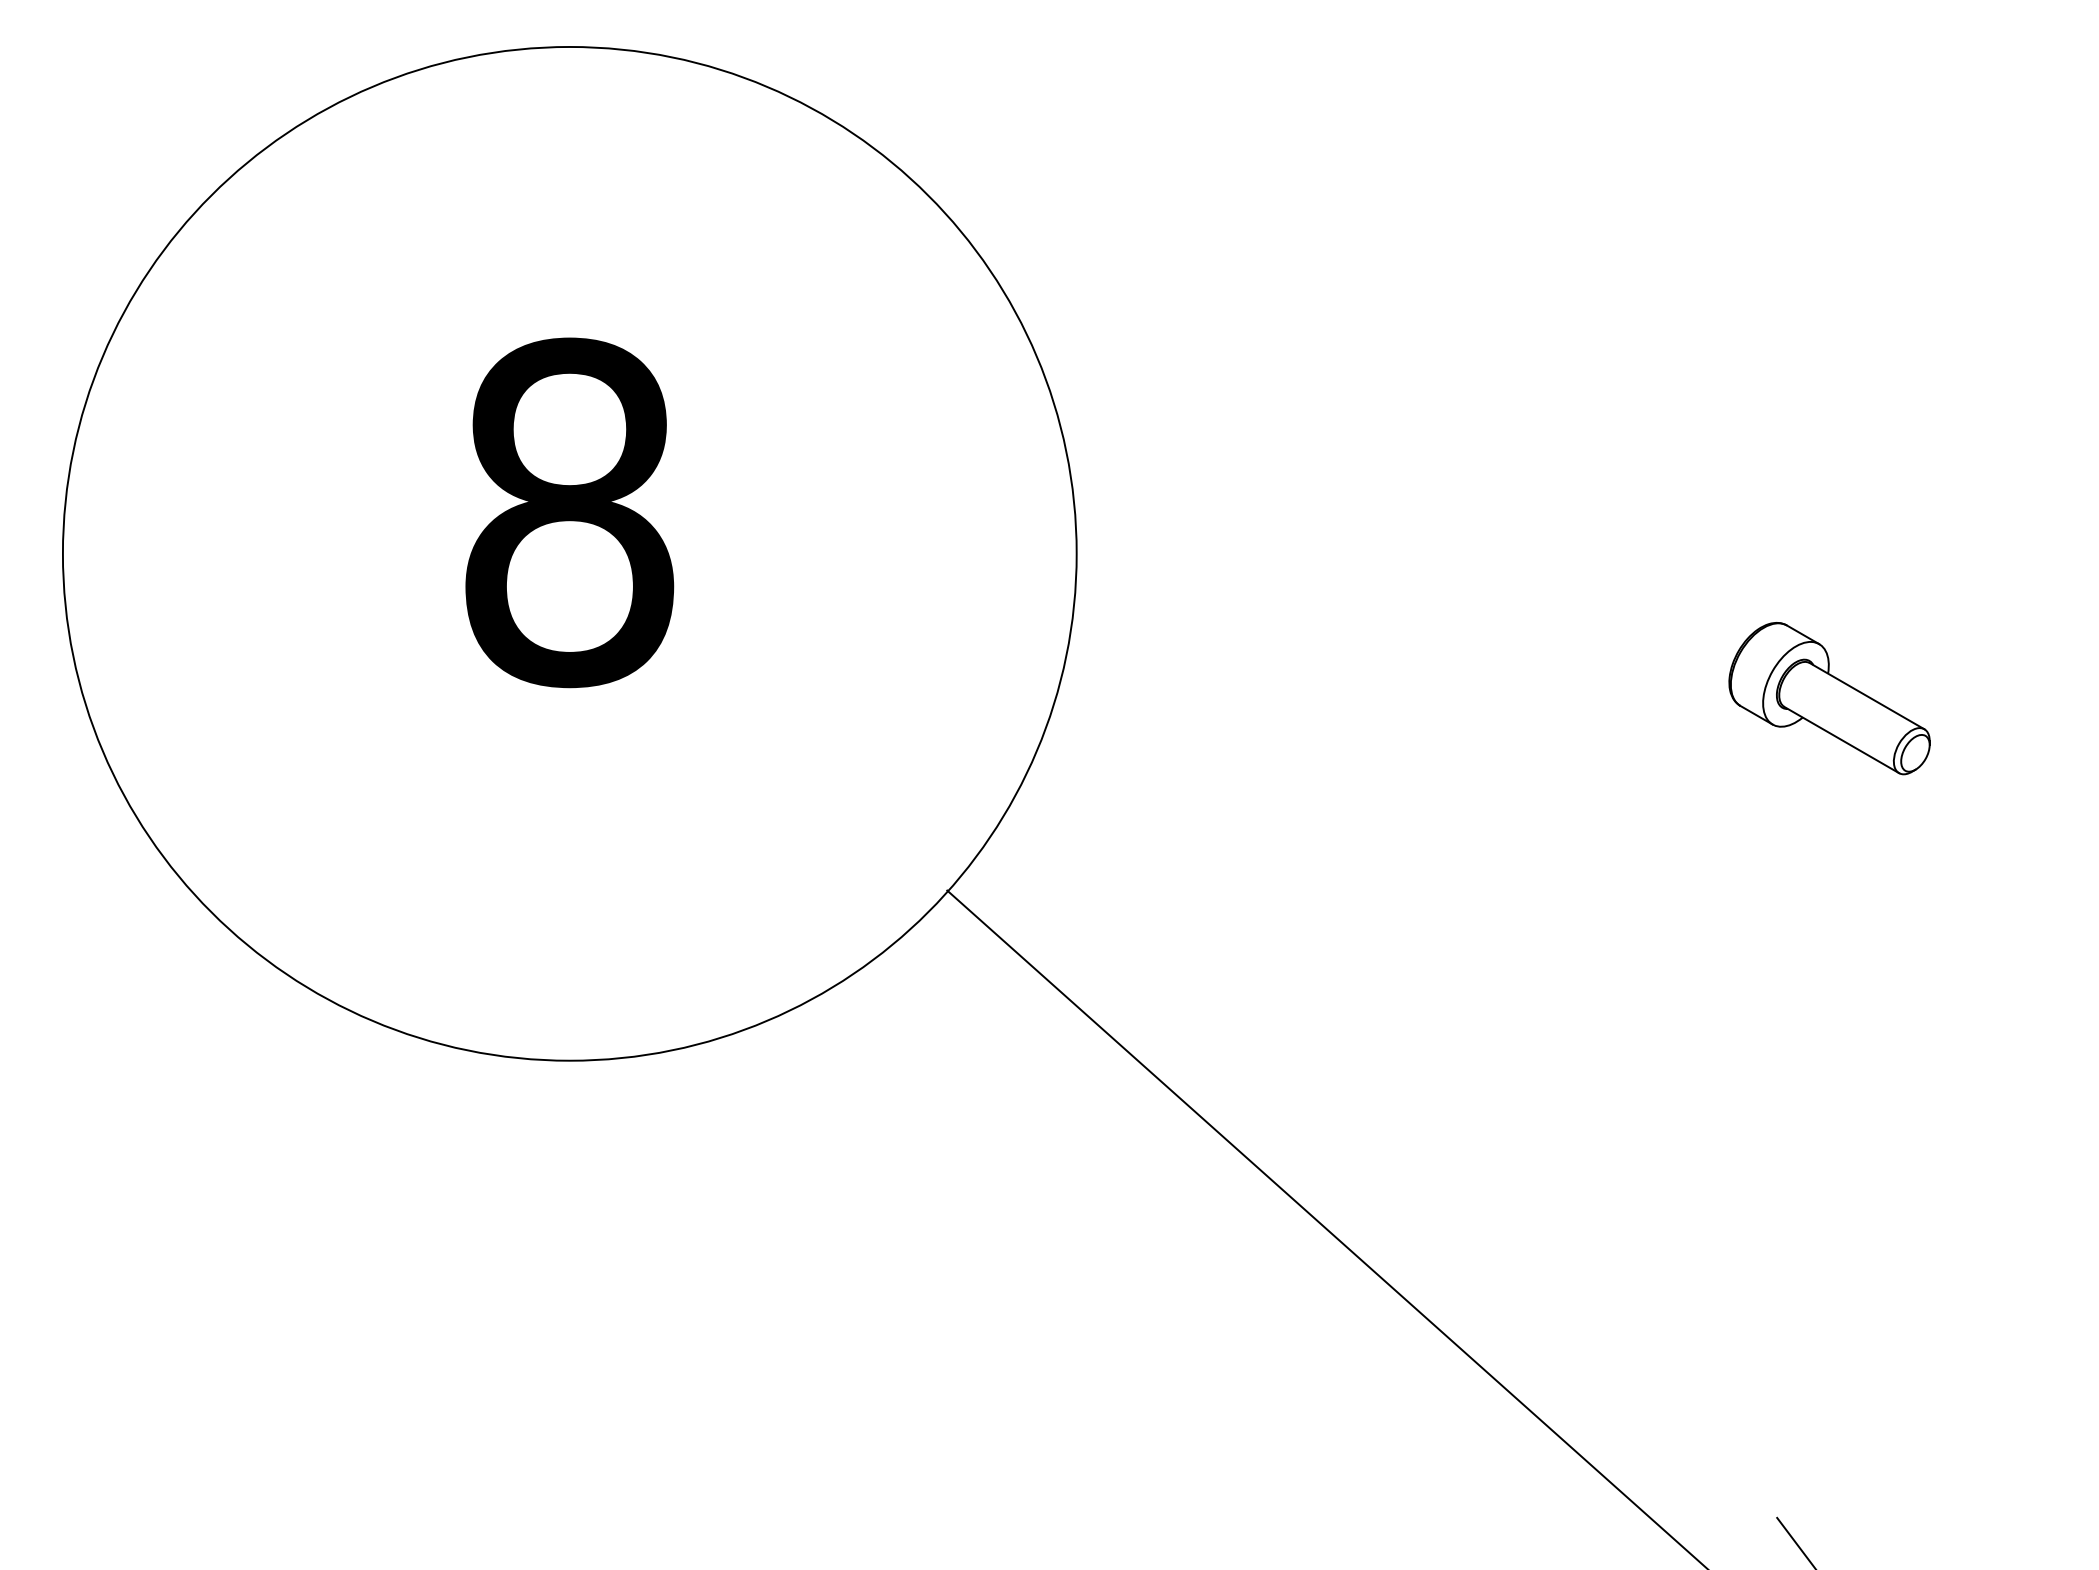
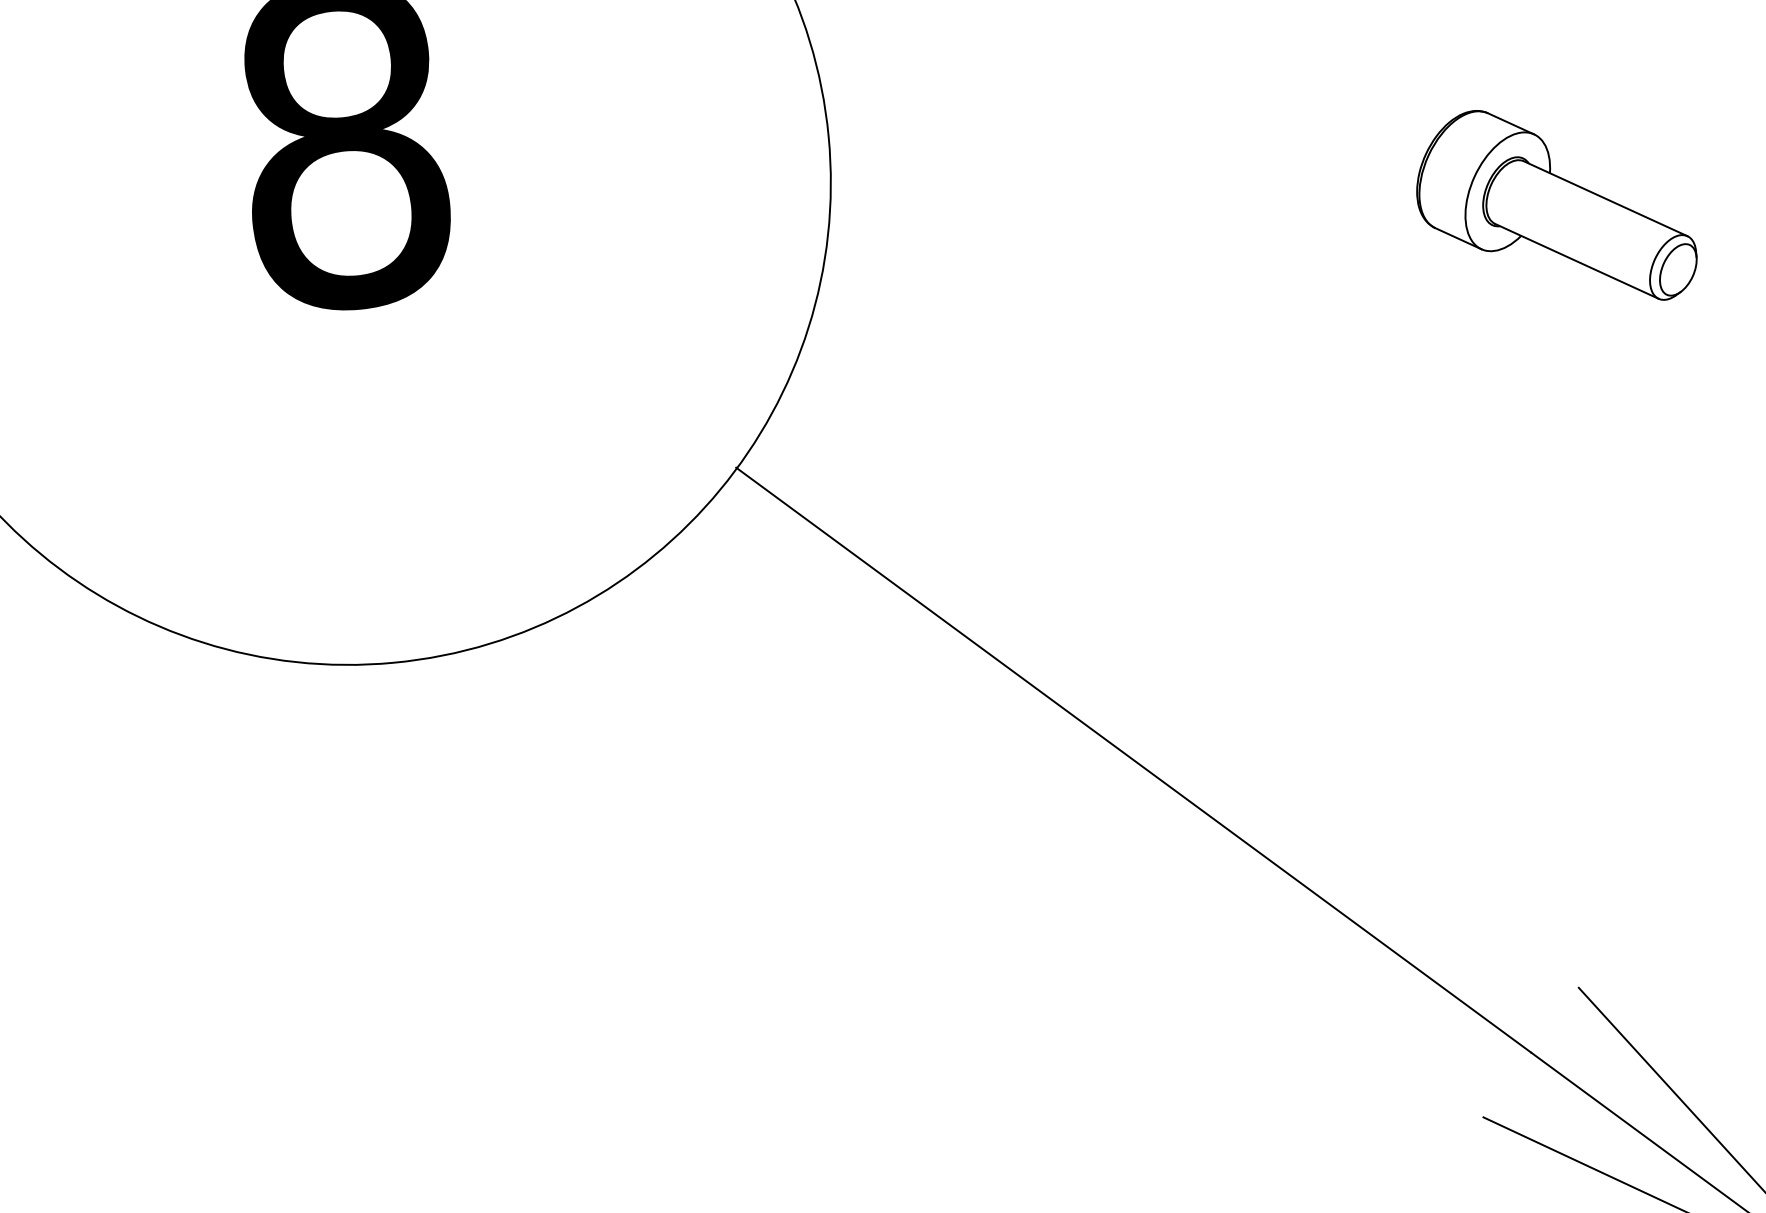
part: (1829, 698) -> (1554, 206), size x1.43

